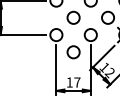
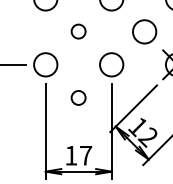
circle: (73, 17) -> (78, 31), size x0.6
circle: (73, 52) -> (78, 98), size x0.6

